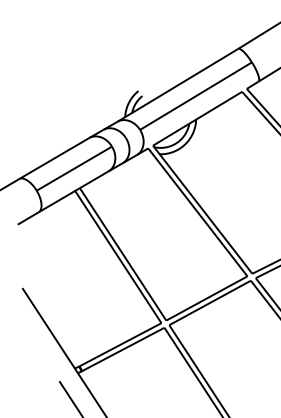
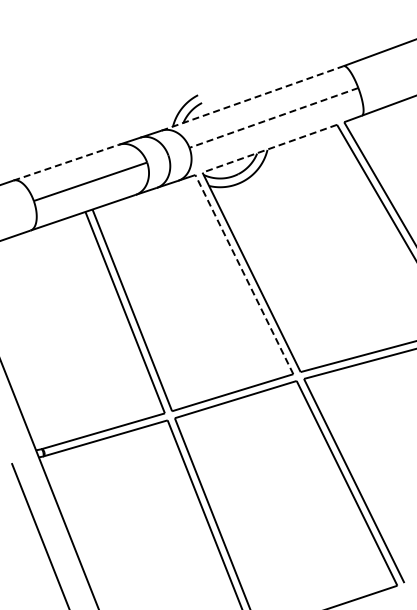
line: (177, 85) -> (252, 98), solid -> dashed
line: (195, 95) -> (273, 117), solid -> dashed
line: (197, 118) -> (269, 148), solid -> dashed
line: (54, 158) -> (66, 162), solid -> dashed
line: (197, 212) -> (244, 274), solid -> dashed

